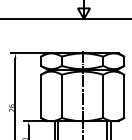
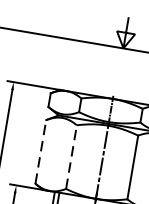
line: (41, 96) -> (41, 152), solid -> dashed
line: (61, 96) -> (70, 157), solid -> dashed

